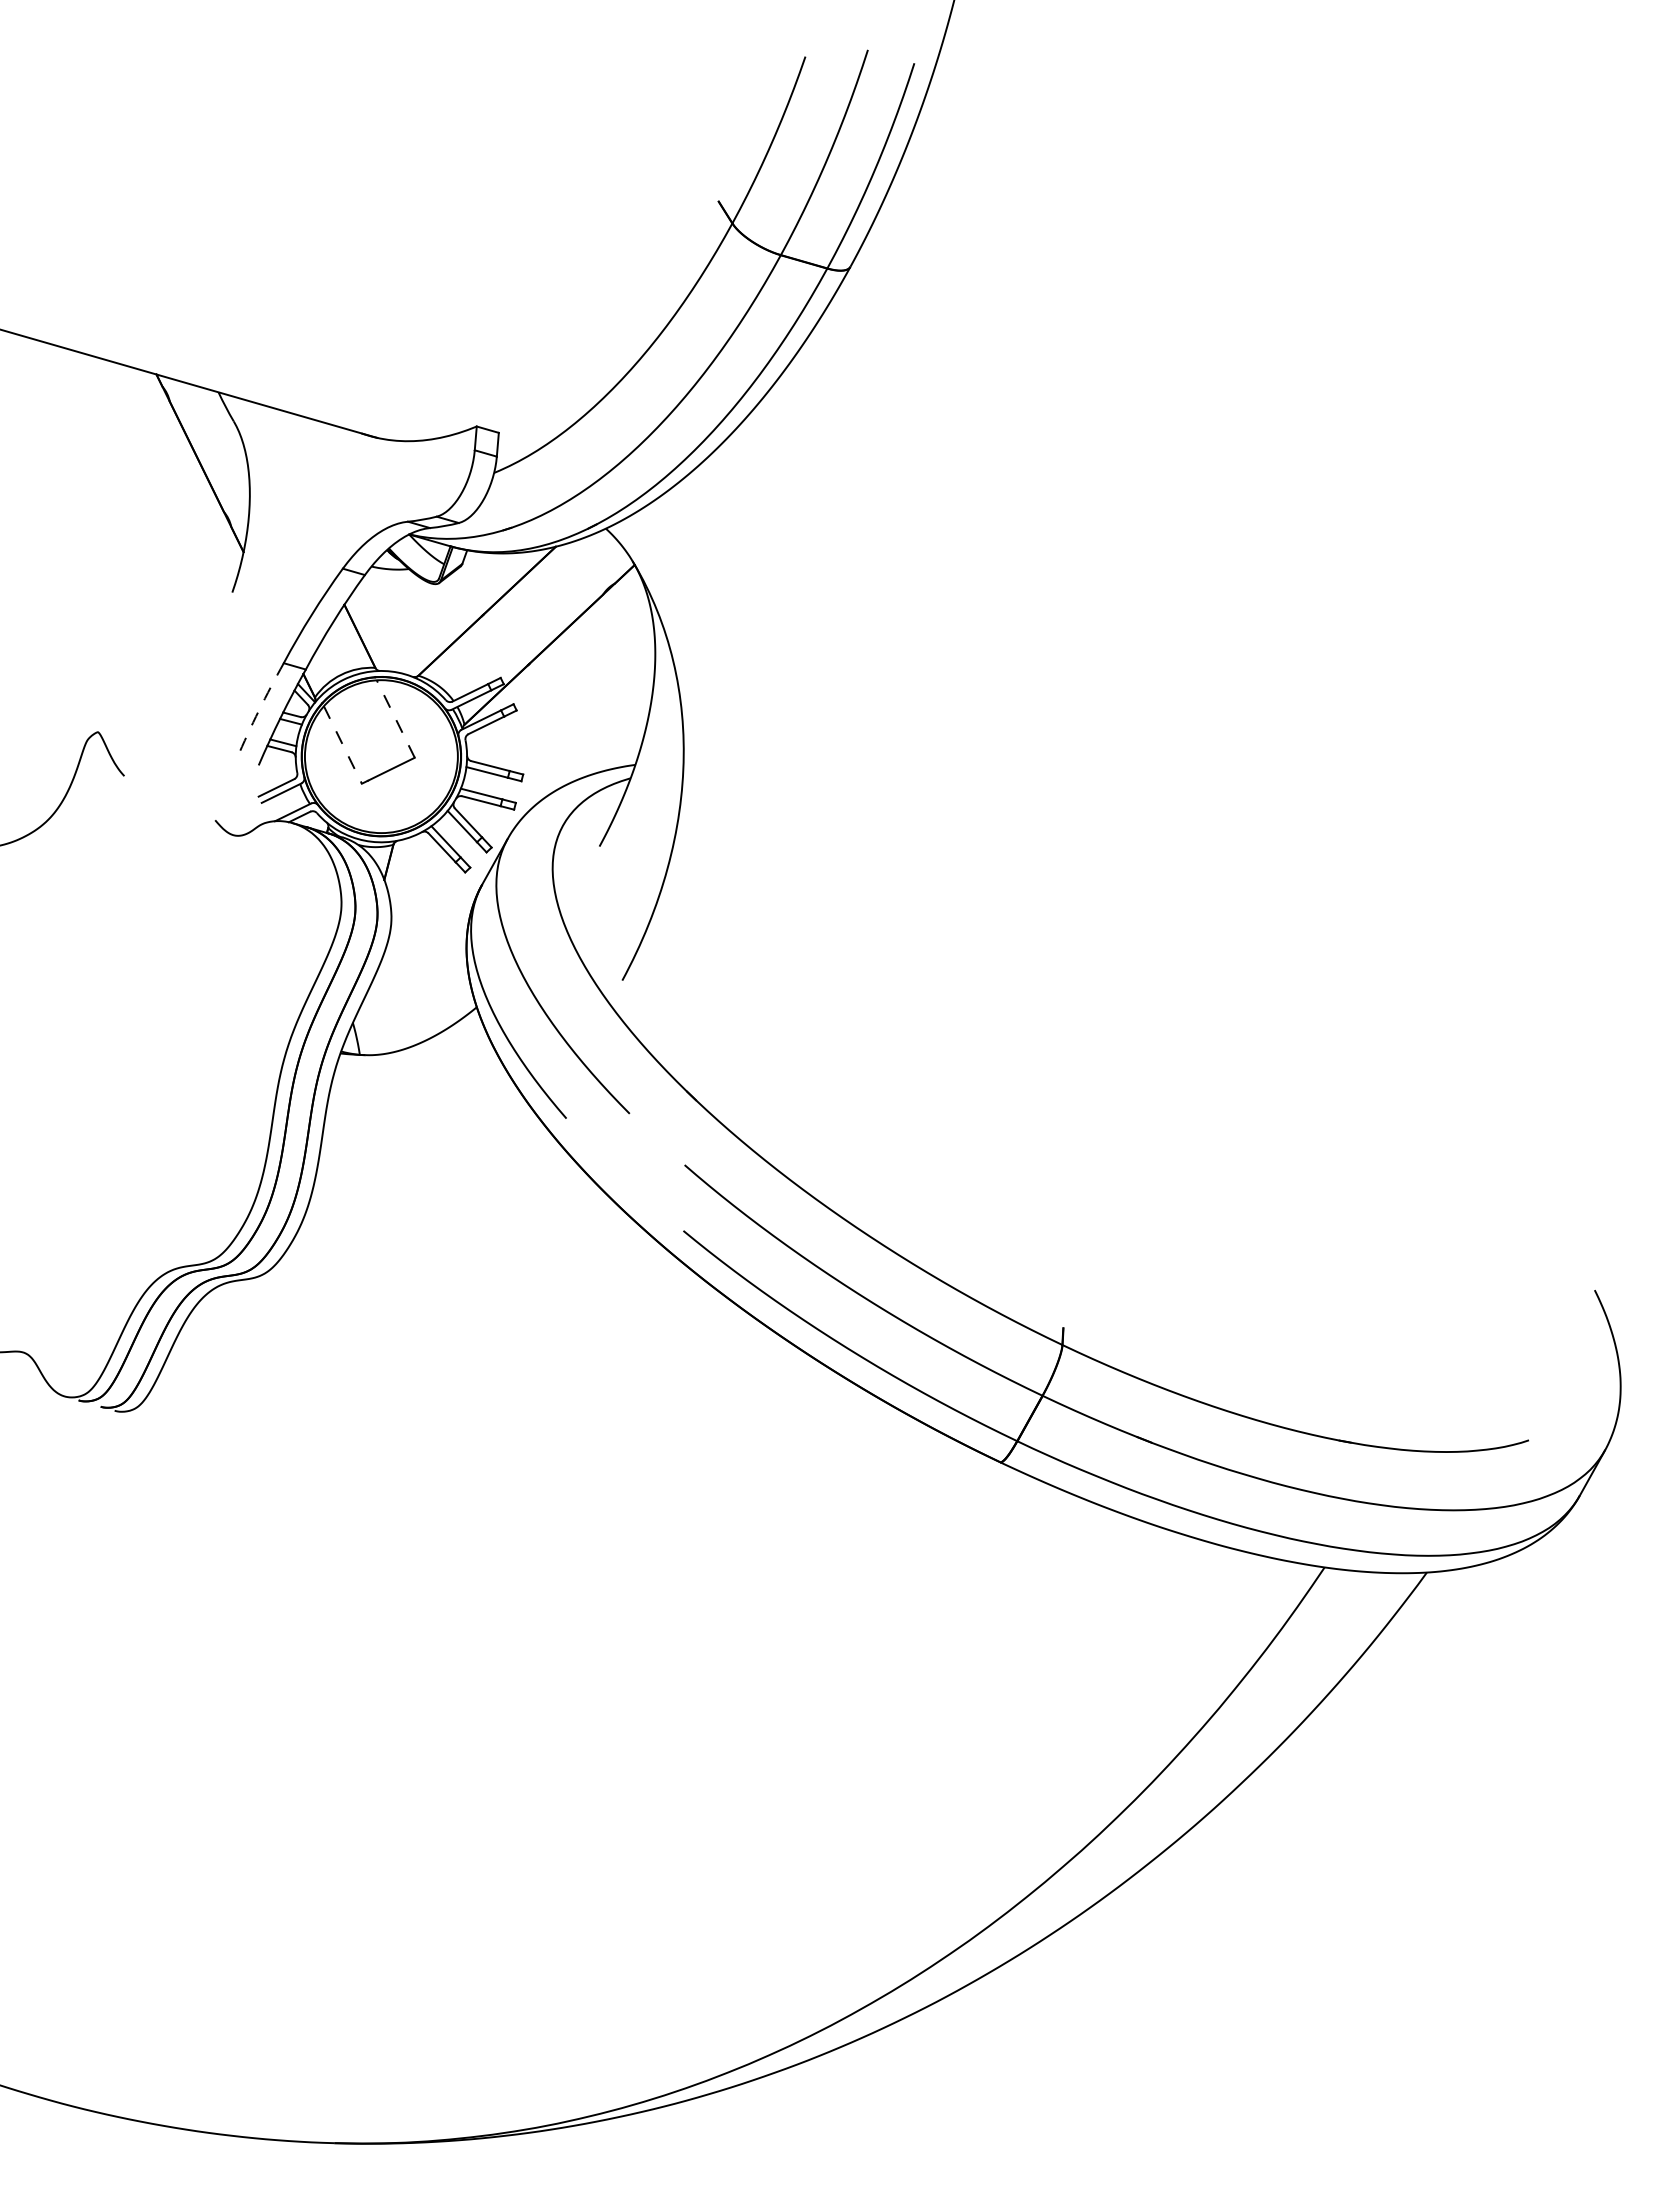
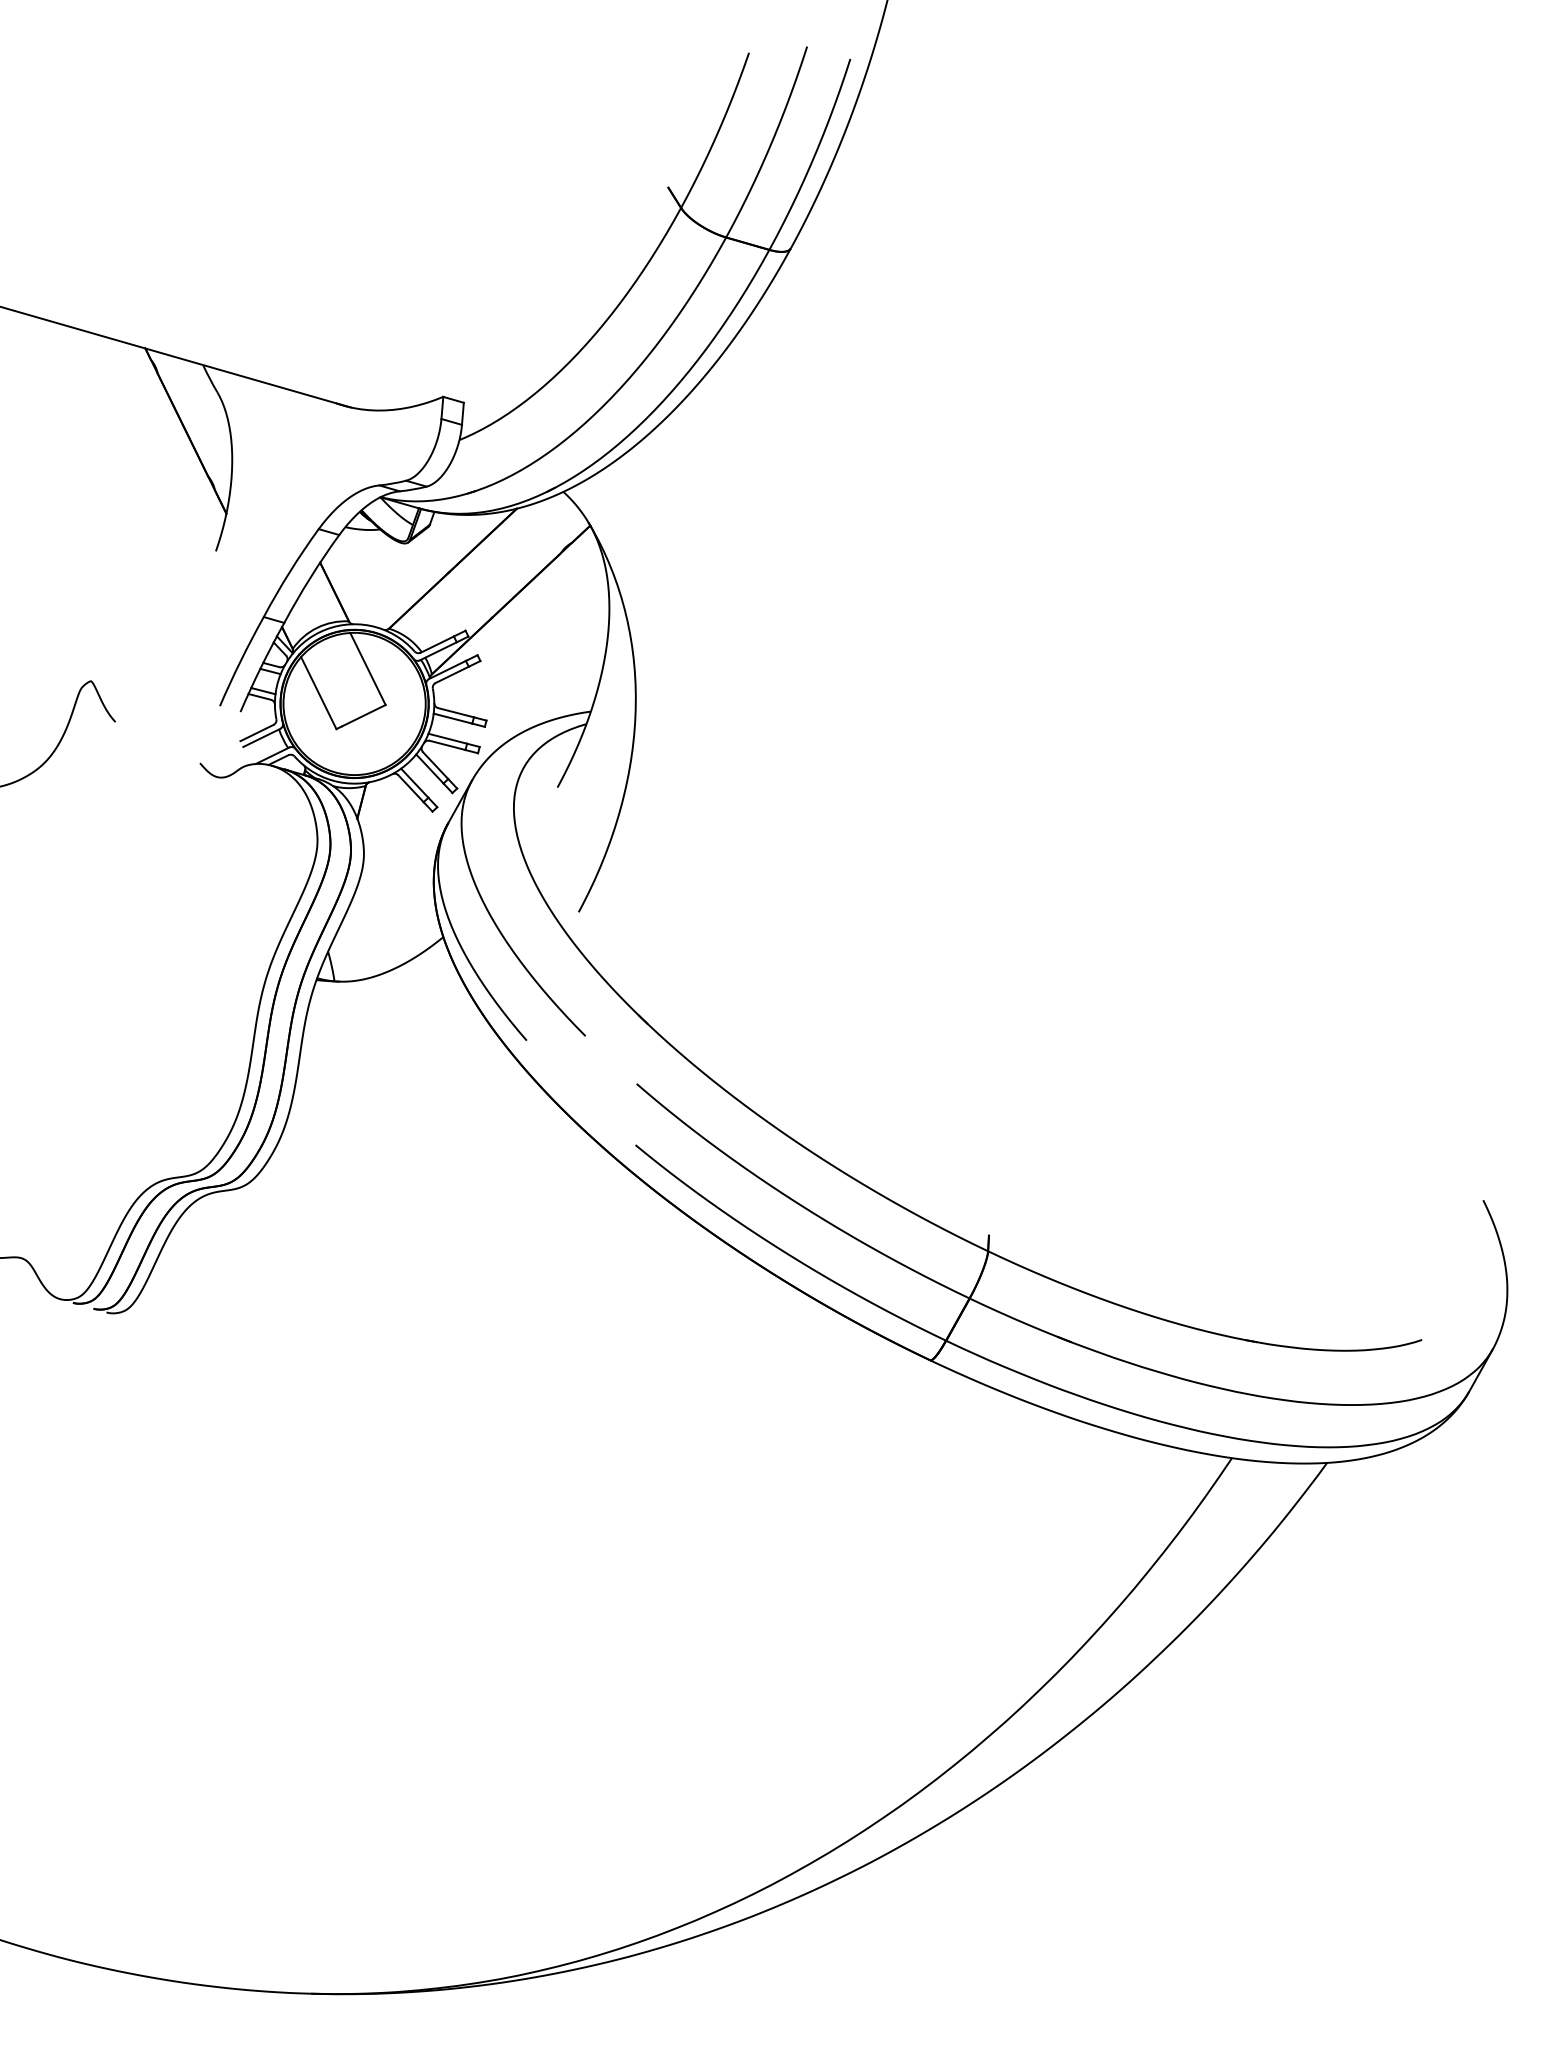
arc: (258, 710) -> (240, 661), dashed -> solid
line: (395, 718) -> (367, 668), dashed -> solid
line: (343, 745) -> (319, 693), dashed -> solid

